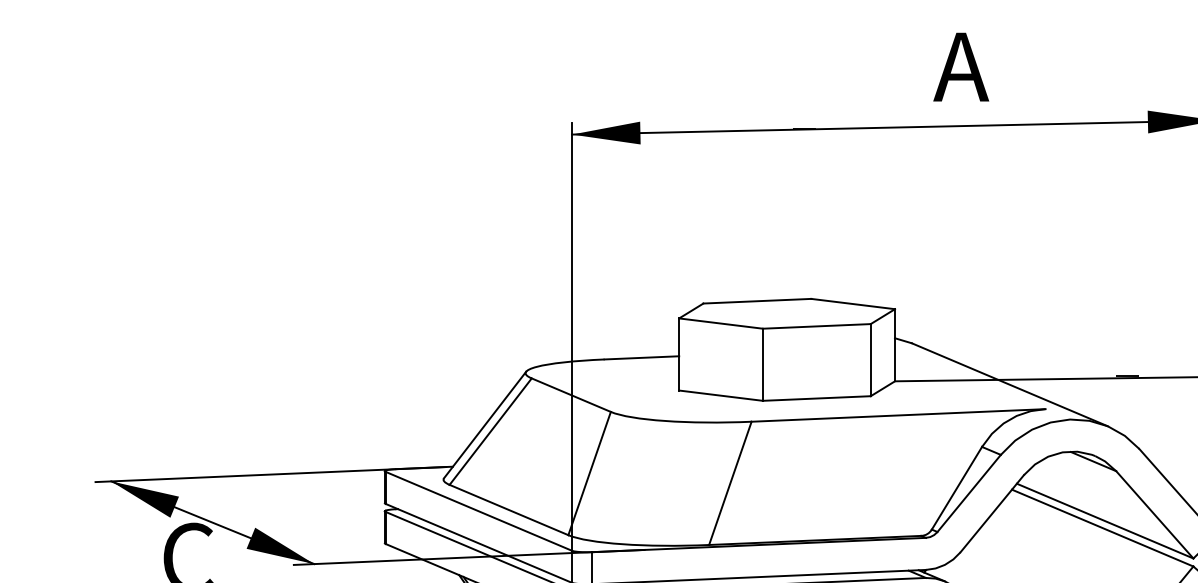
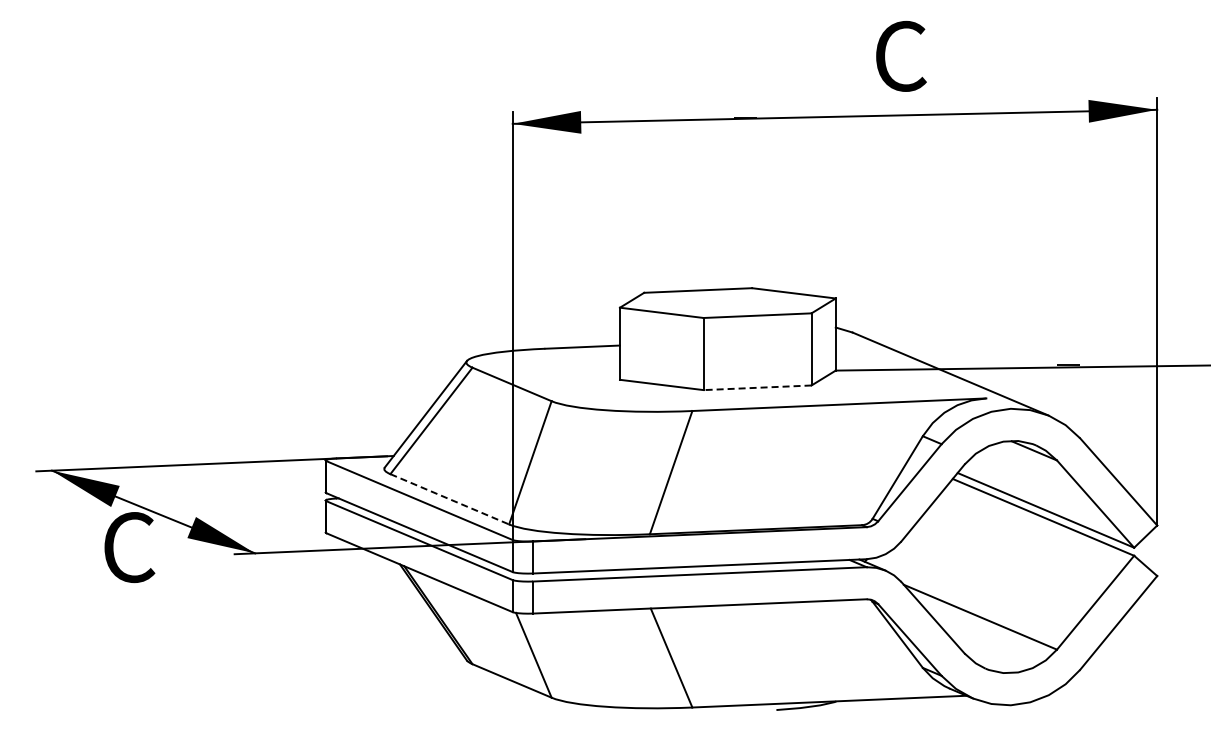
text: (960, 66) -> (901, 55), А -> С
line: (816, 398) -> (757, 387), solid -> dashed
line: (509, 510) -> (450, 499), solid -> dashed

